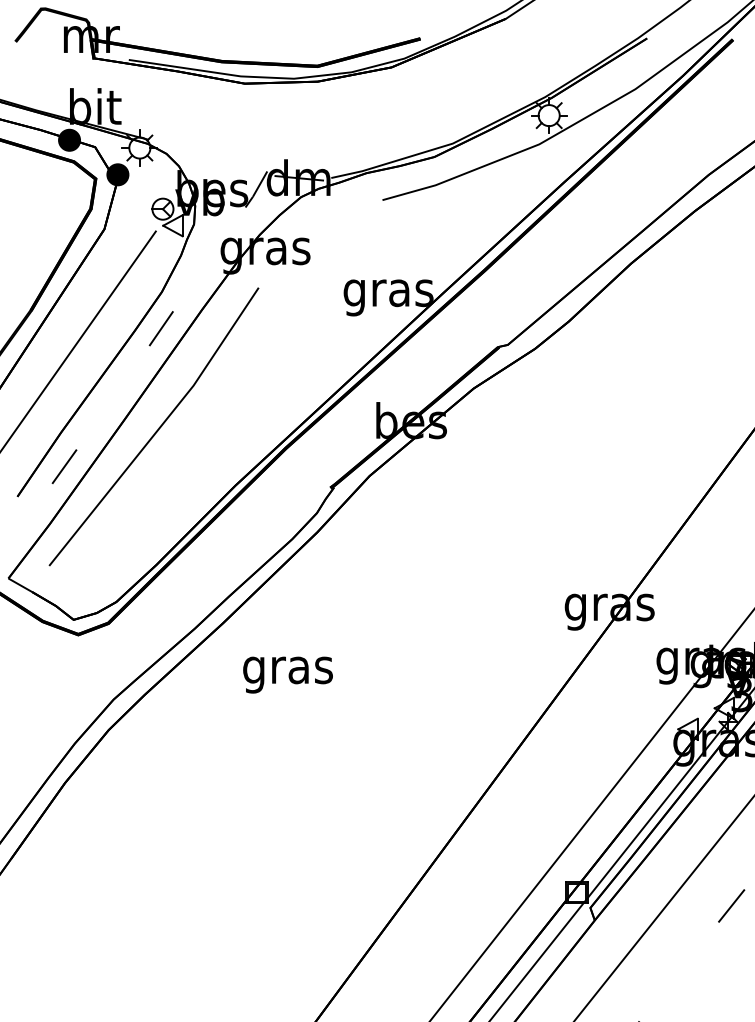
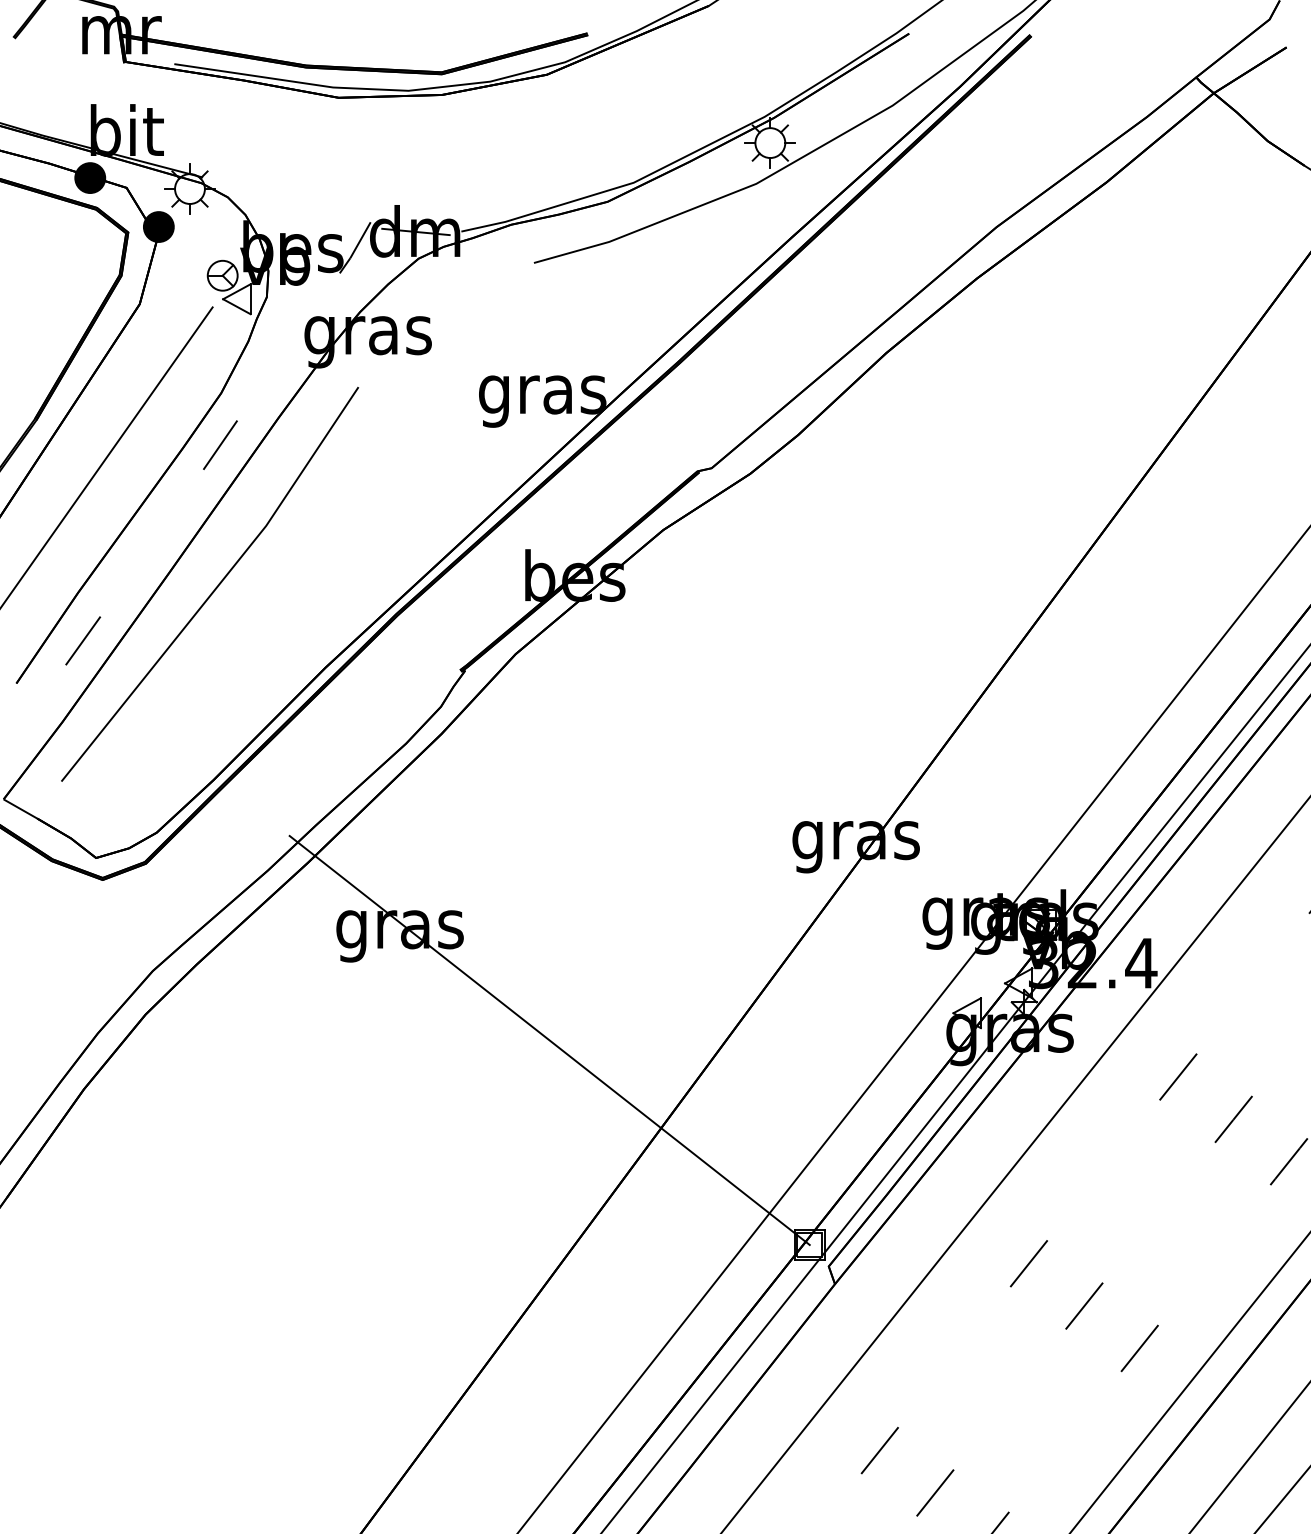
line: (393, 748) -> (549, 1040), added

